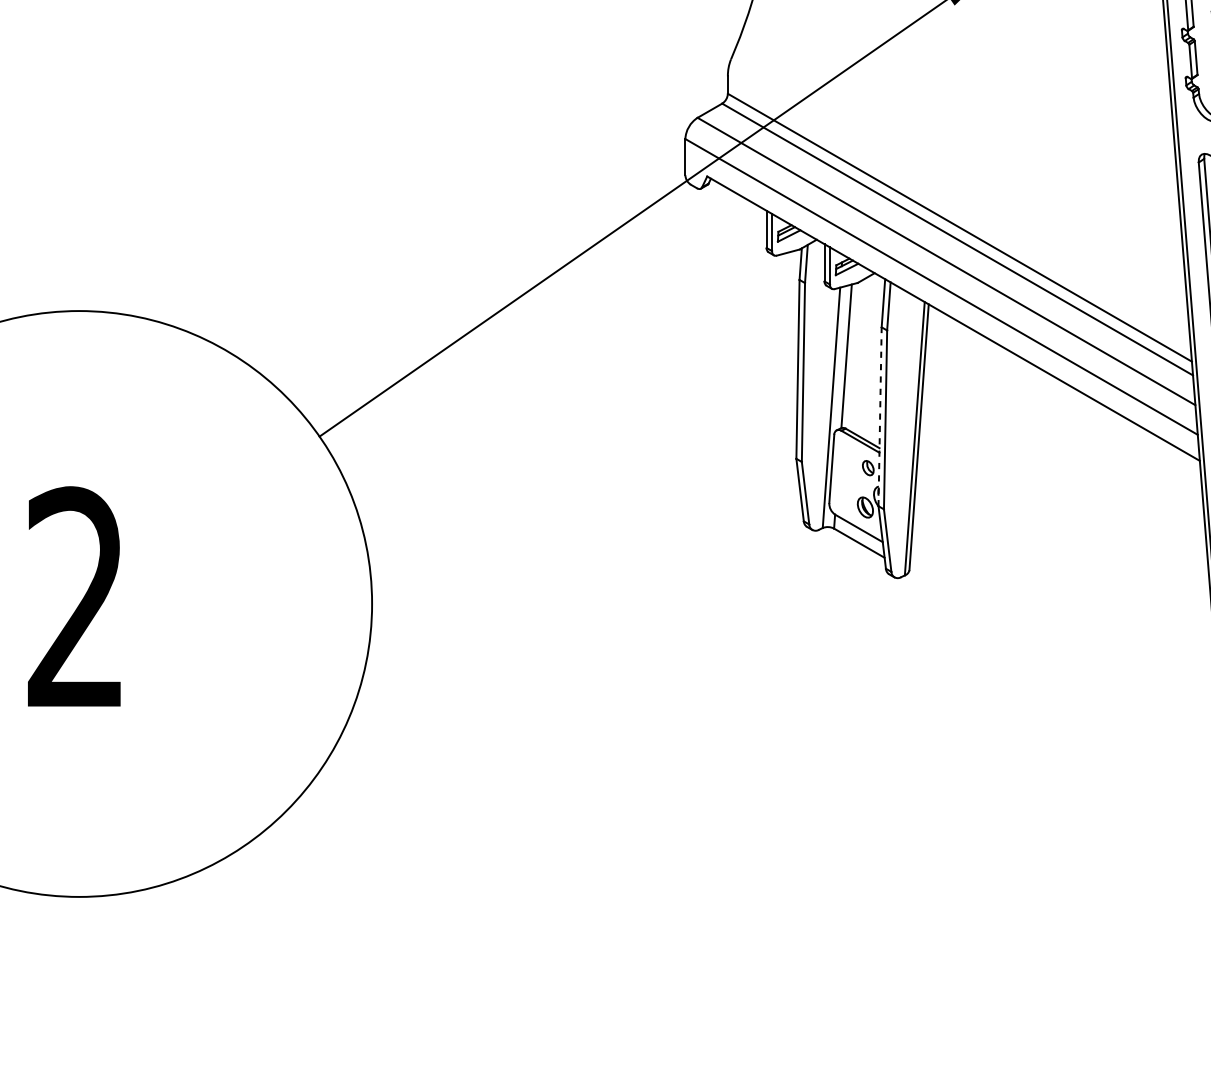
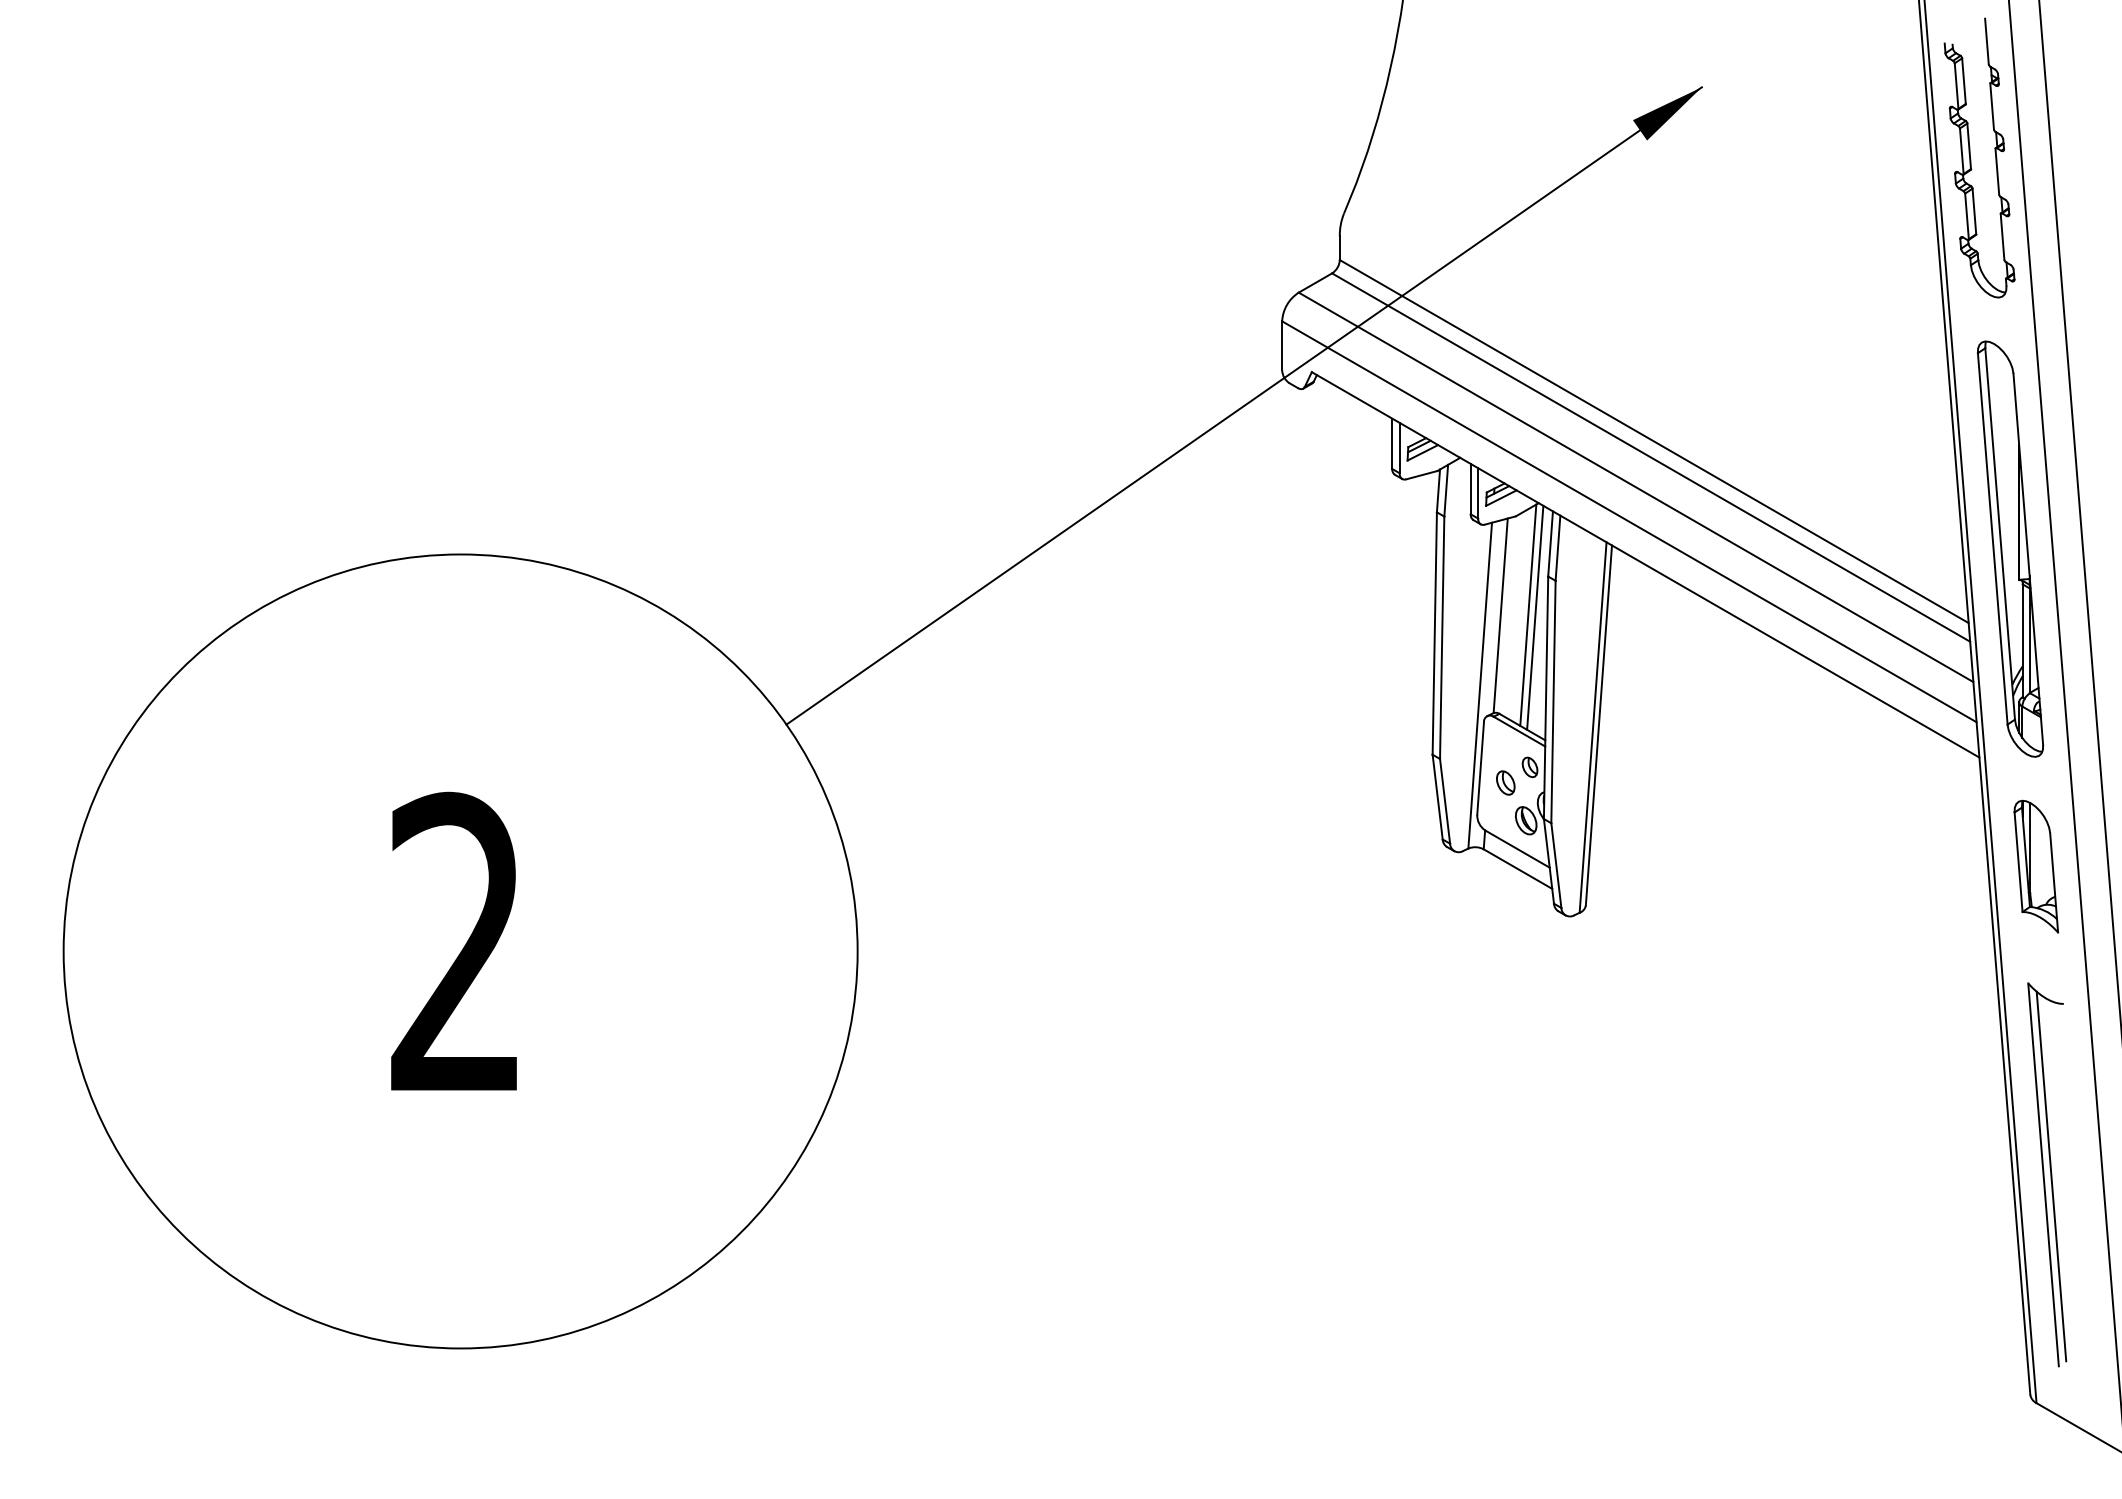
line: (867, 355) -> (1528, 614), added
line: (872, 357) -> (1535, 617), added
line: (880, 416) -> (1546, 697), dashed -> solid
part: (850, 479) -> (1505, 782), added

